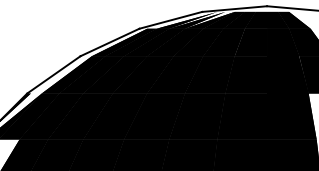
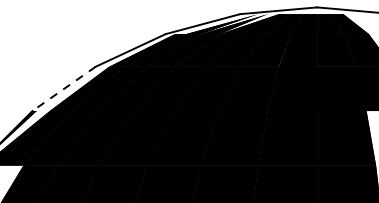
line: (53, 74) -> (63, 88), solid -> dashed

